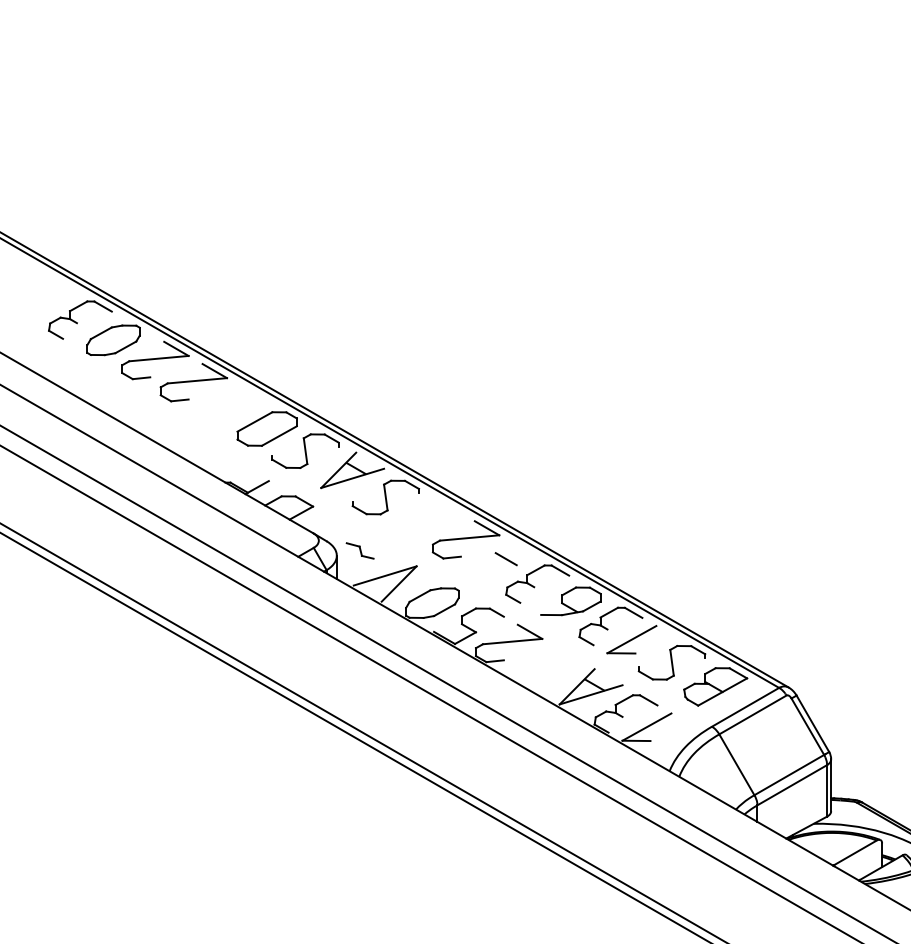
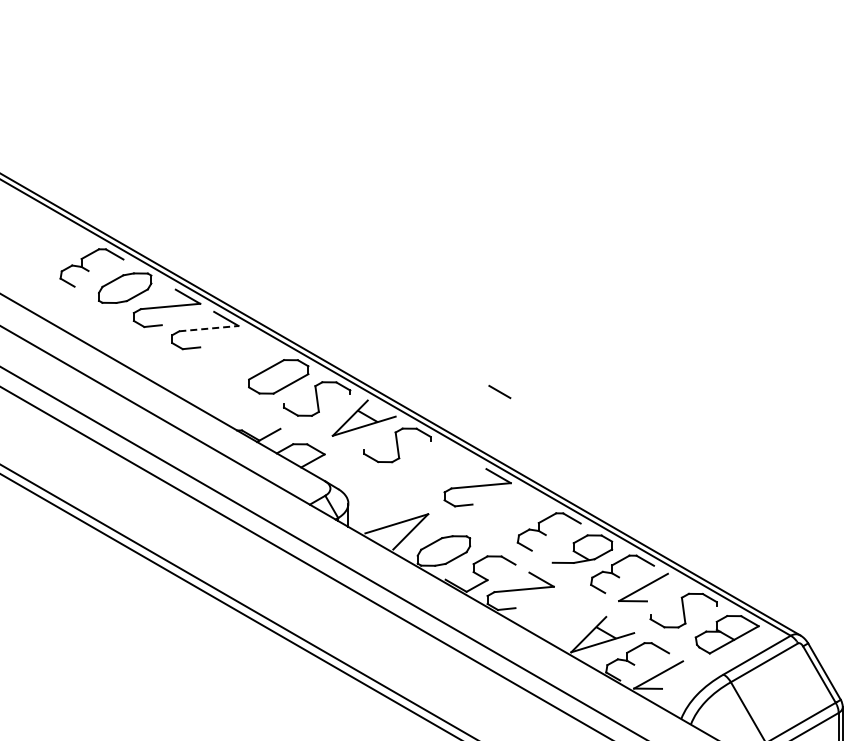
line: (197, 380) -> (209, 328), solid -> dashed
part: (359, 550) -> (371, 498), removed
line: (505, 559) -> (499, 392), moved

